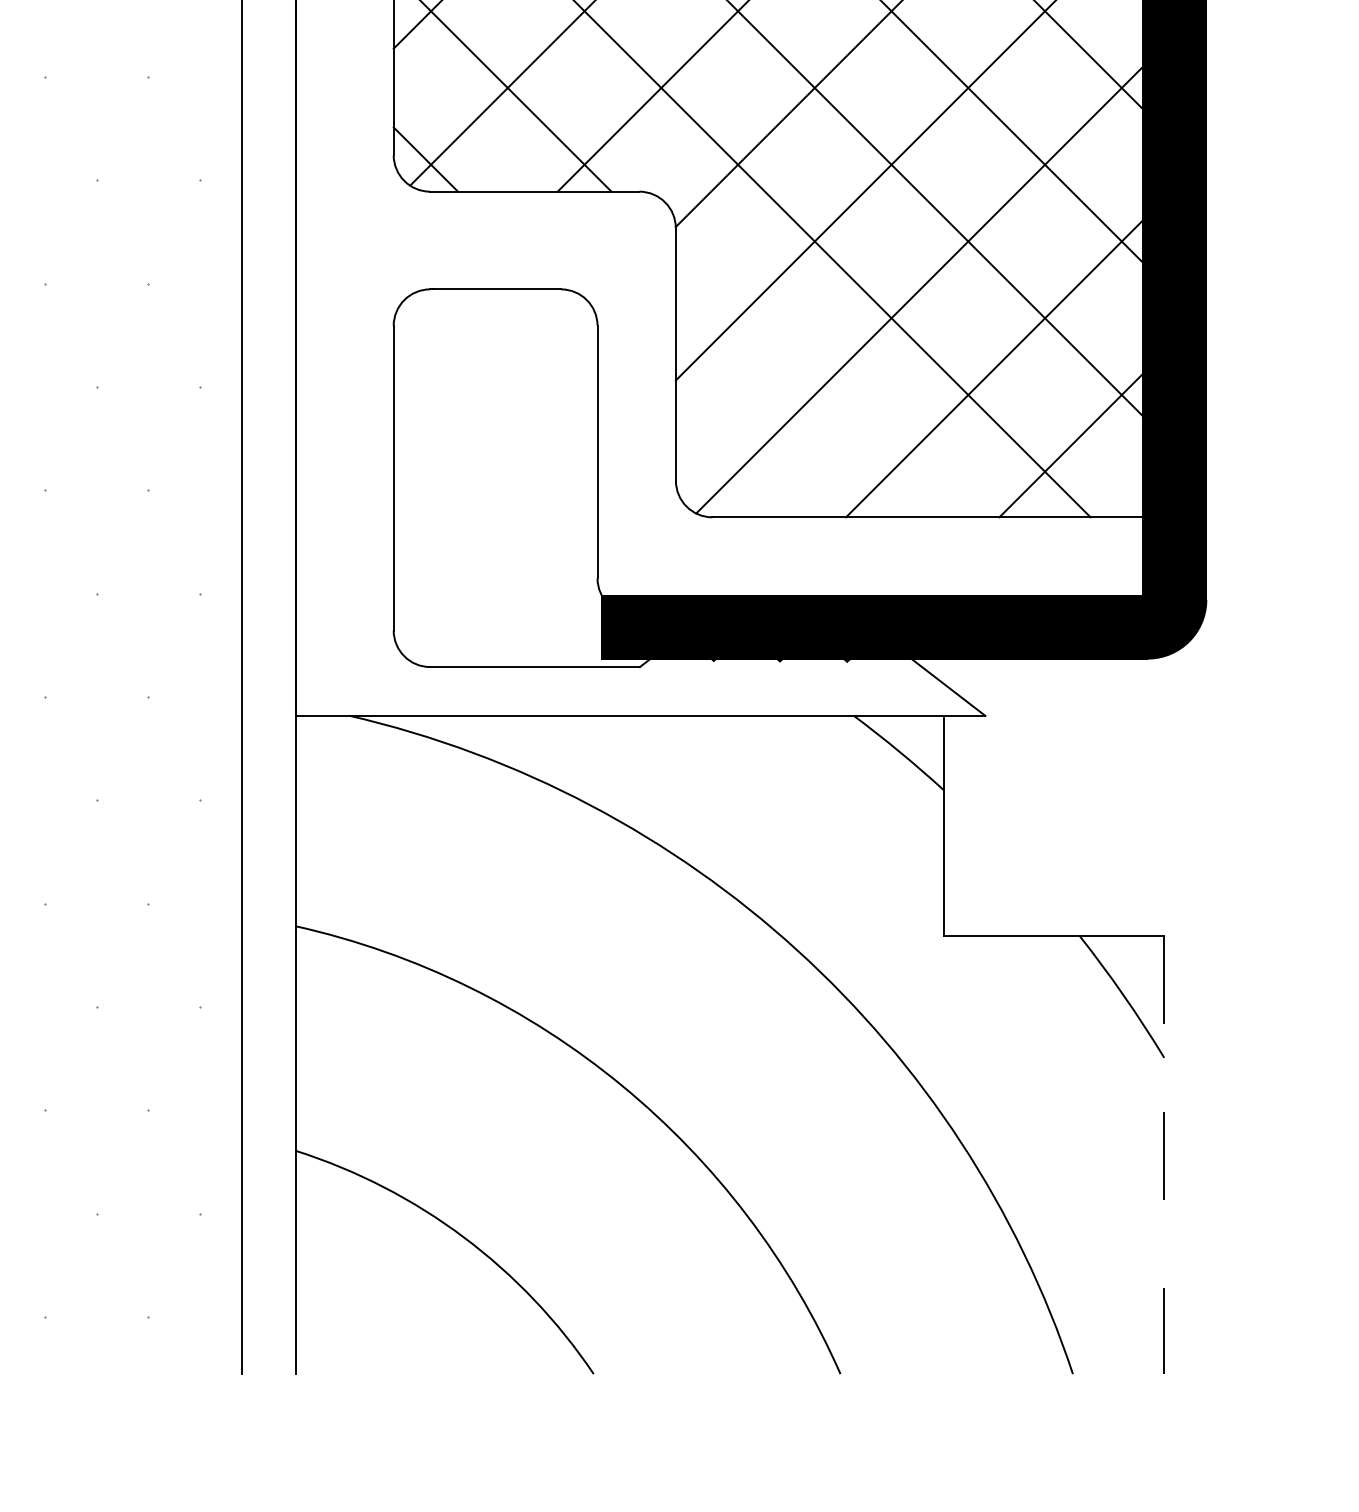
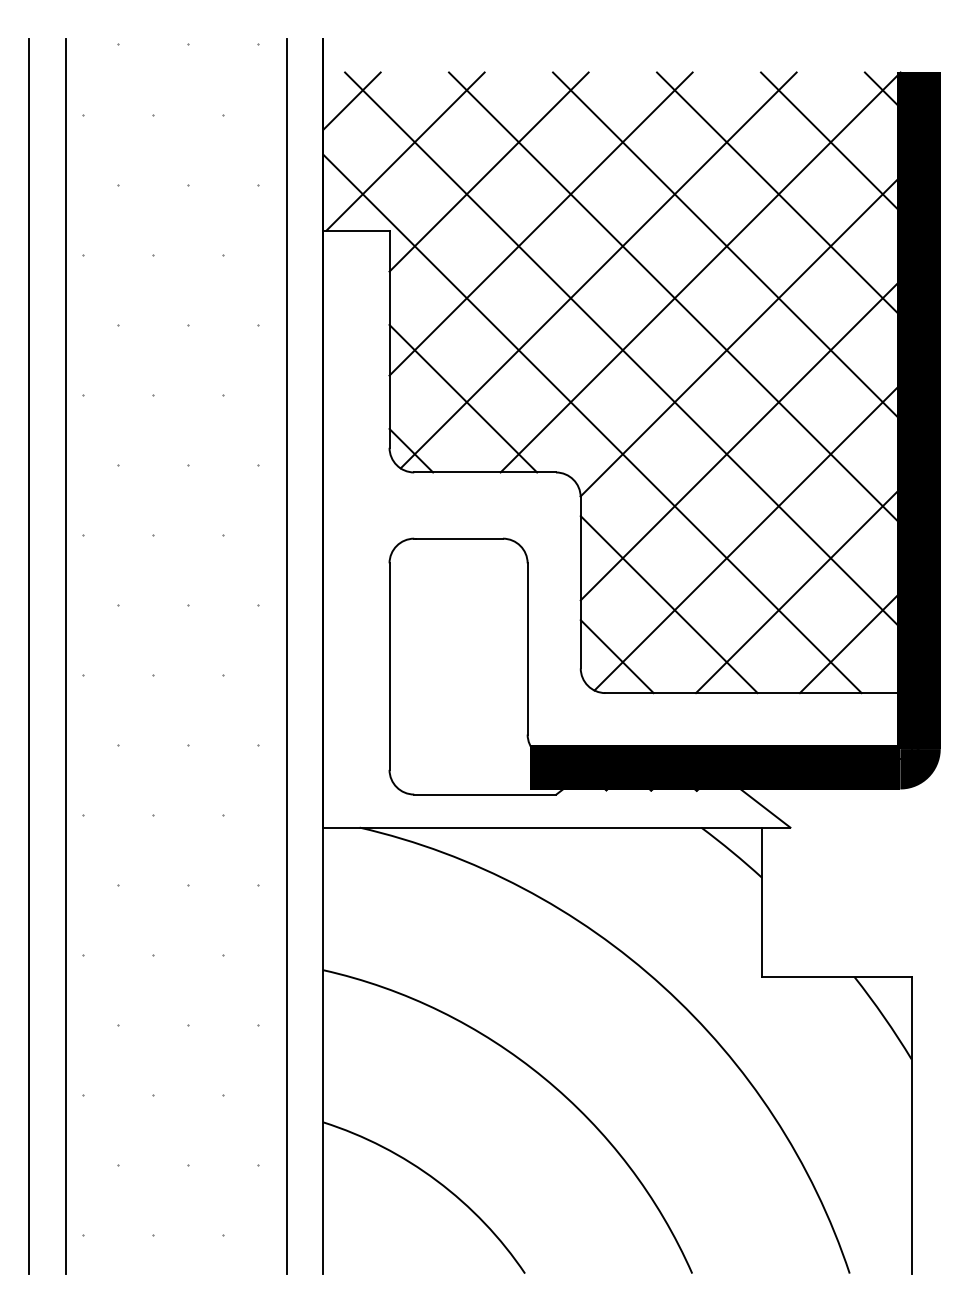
line: (805, 386) -> (668, 604), added
line: (728, 463) -> (616, 656), added
line: (1164, 1155) -> (911, 1125), dashed -> solid

